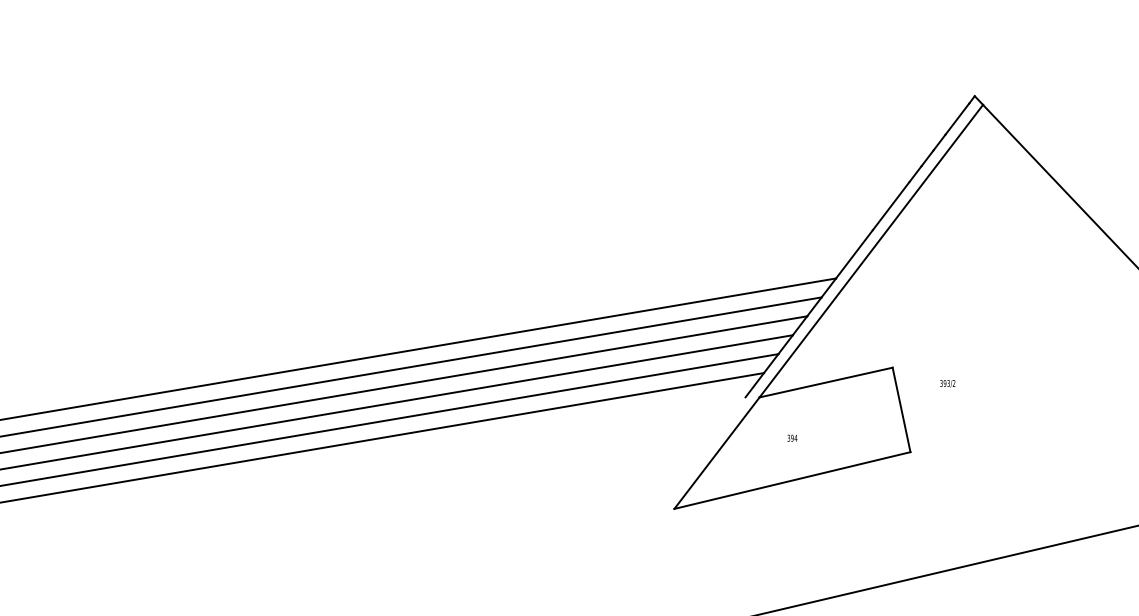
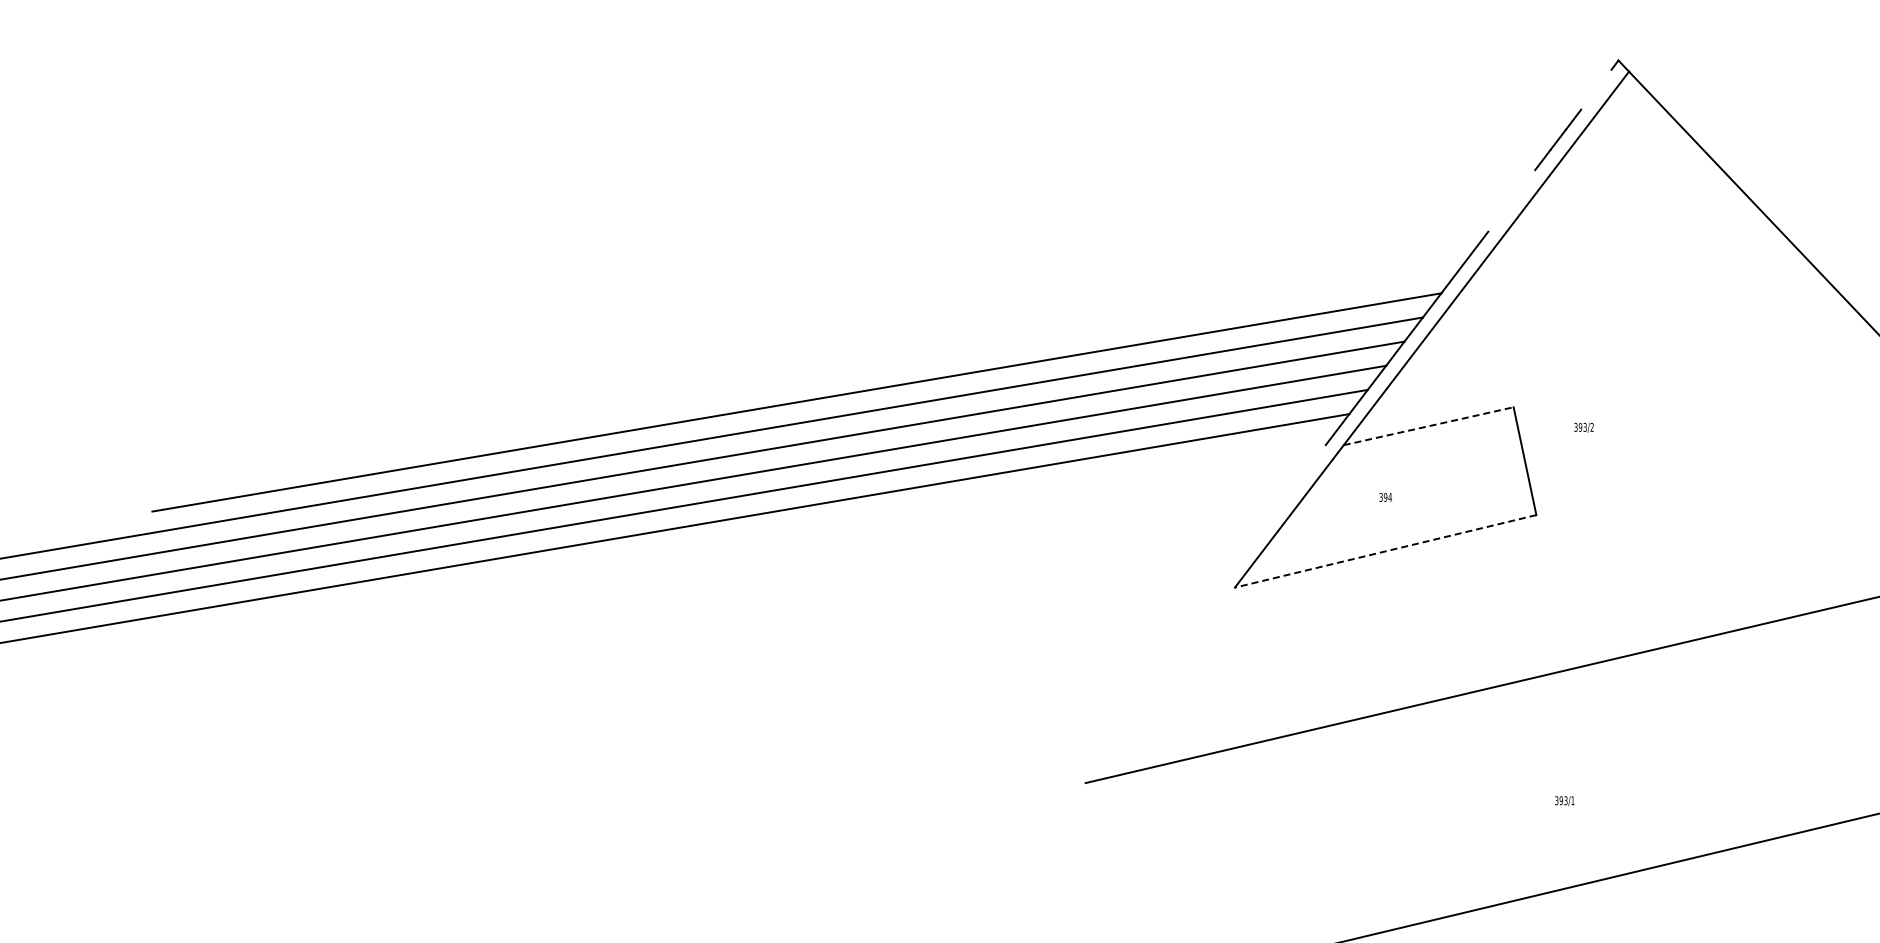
line: (957, 118) -> (1596, 89), removed
line: (890, 205) -> (1511, 200), removed
line: (826, 382) -> (1429, 426), solid -> dashed
line: (792, 480) -> (1385, 551), solid -> dashed

